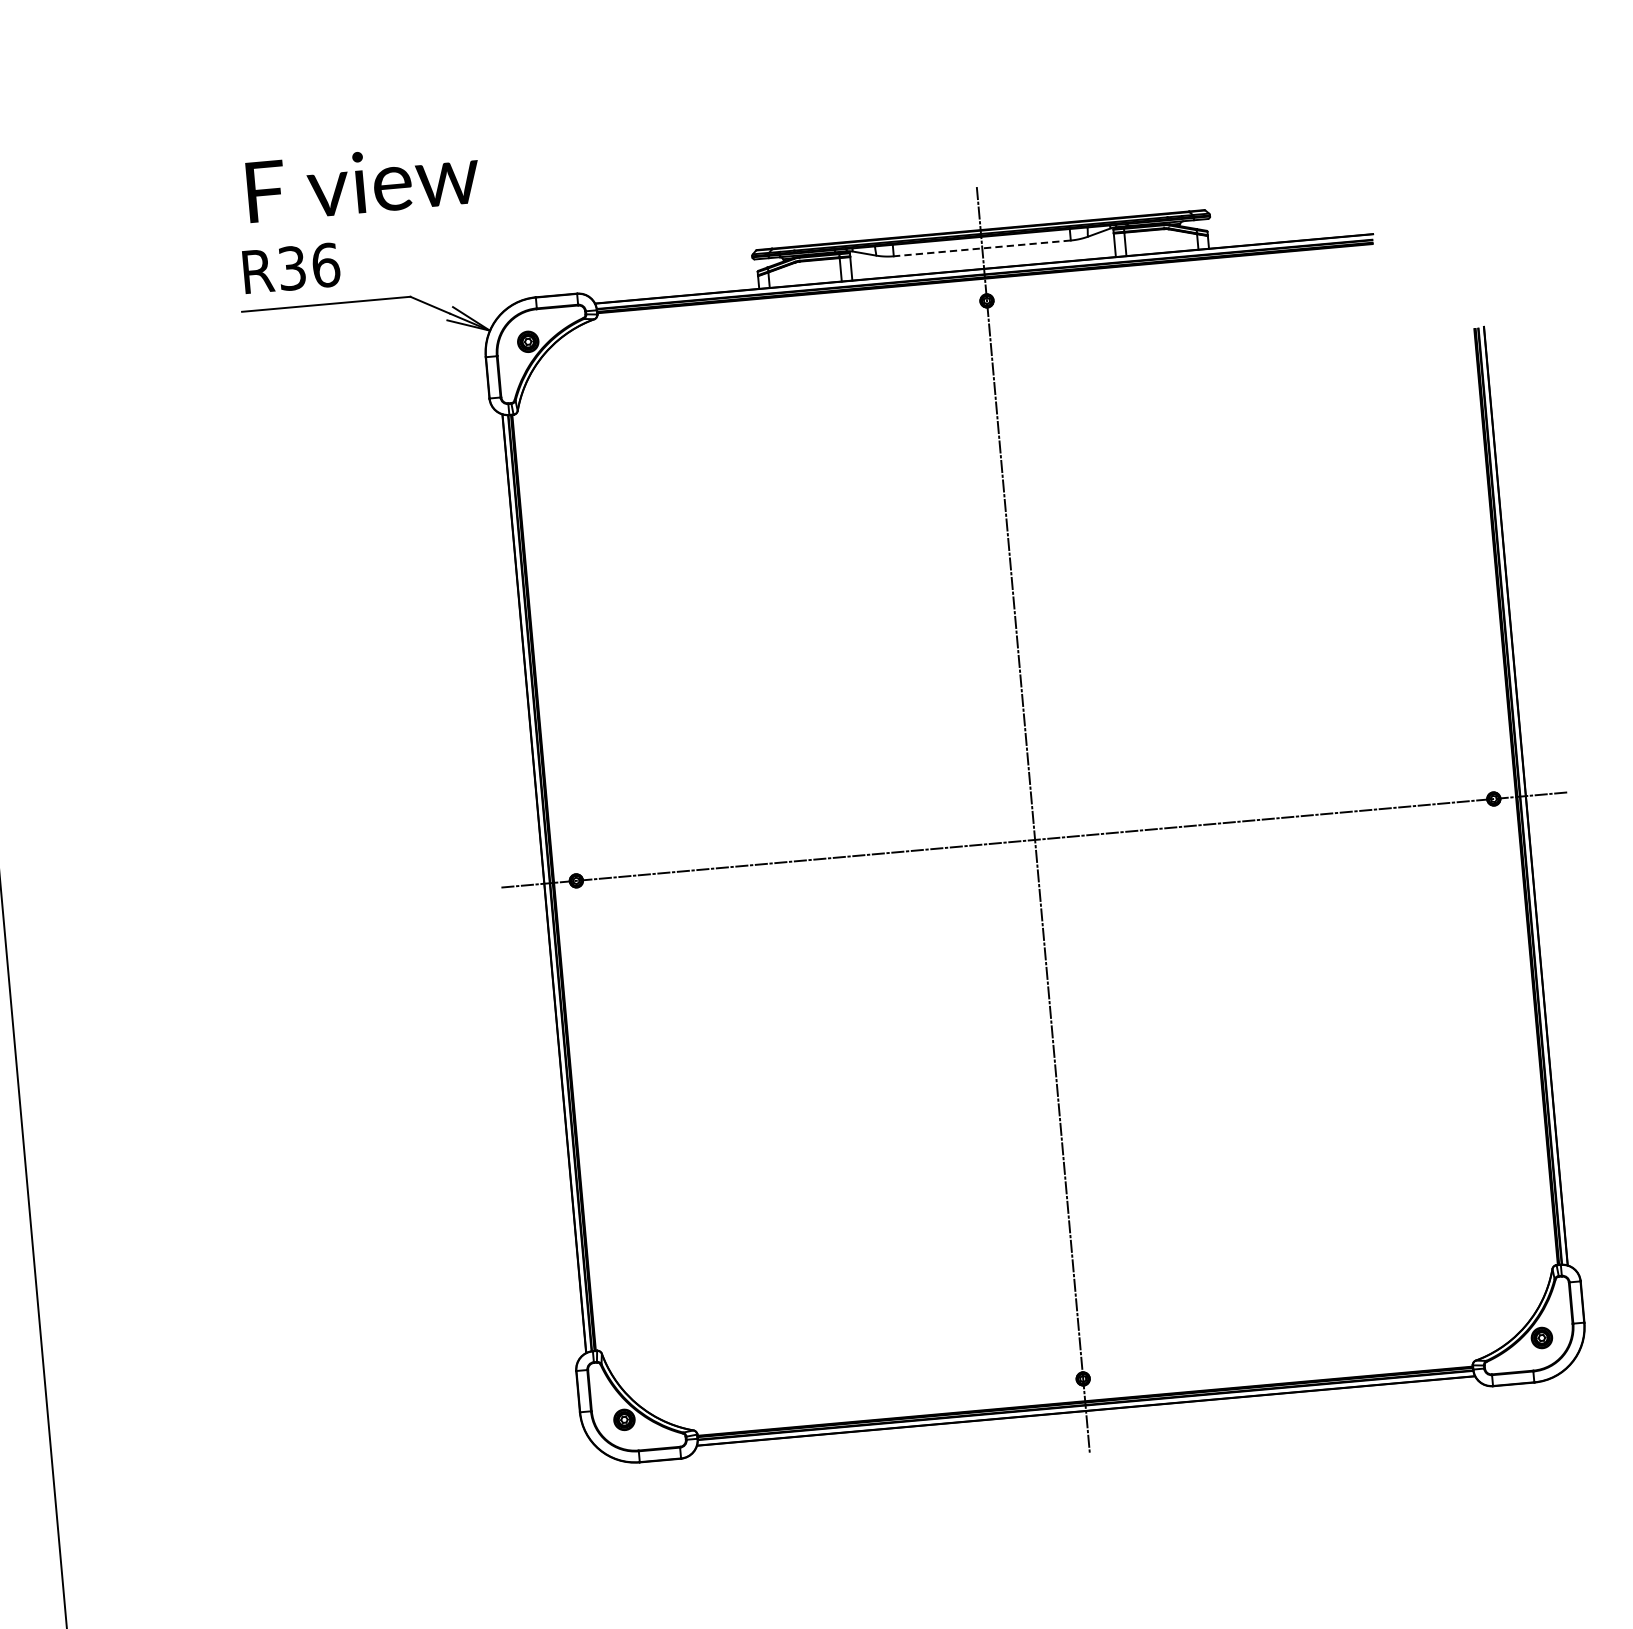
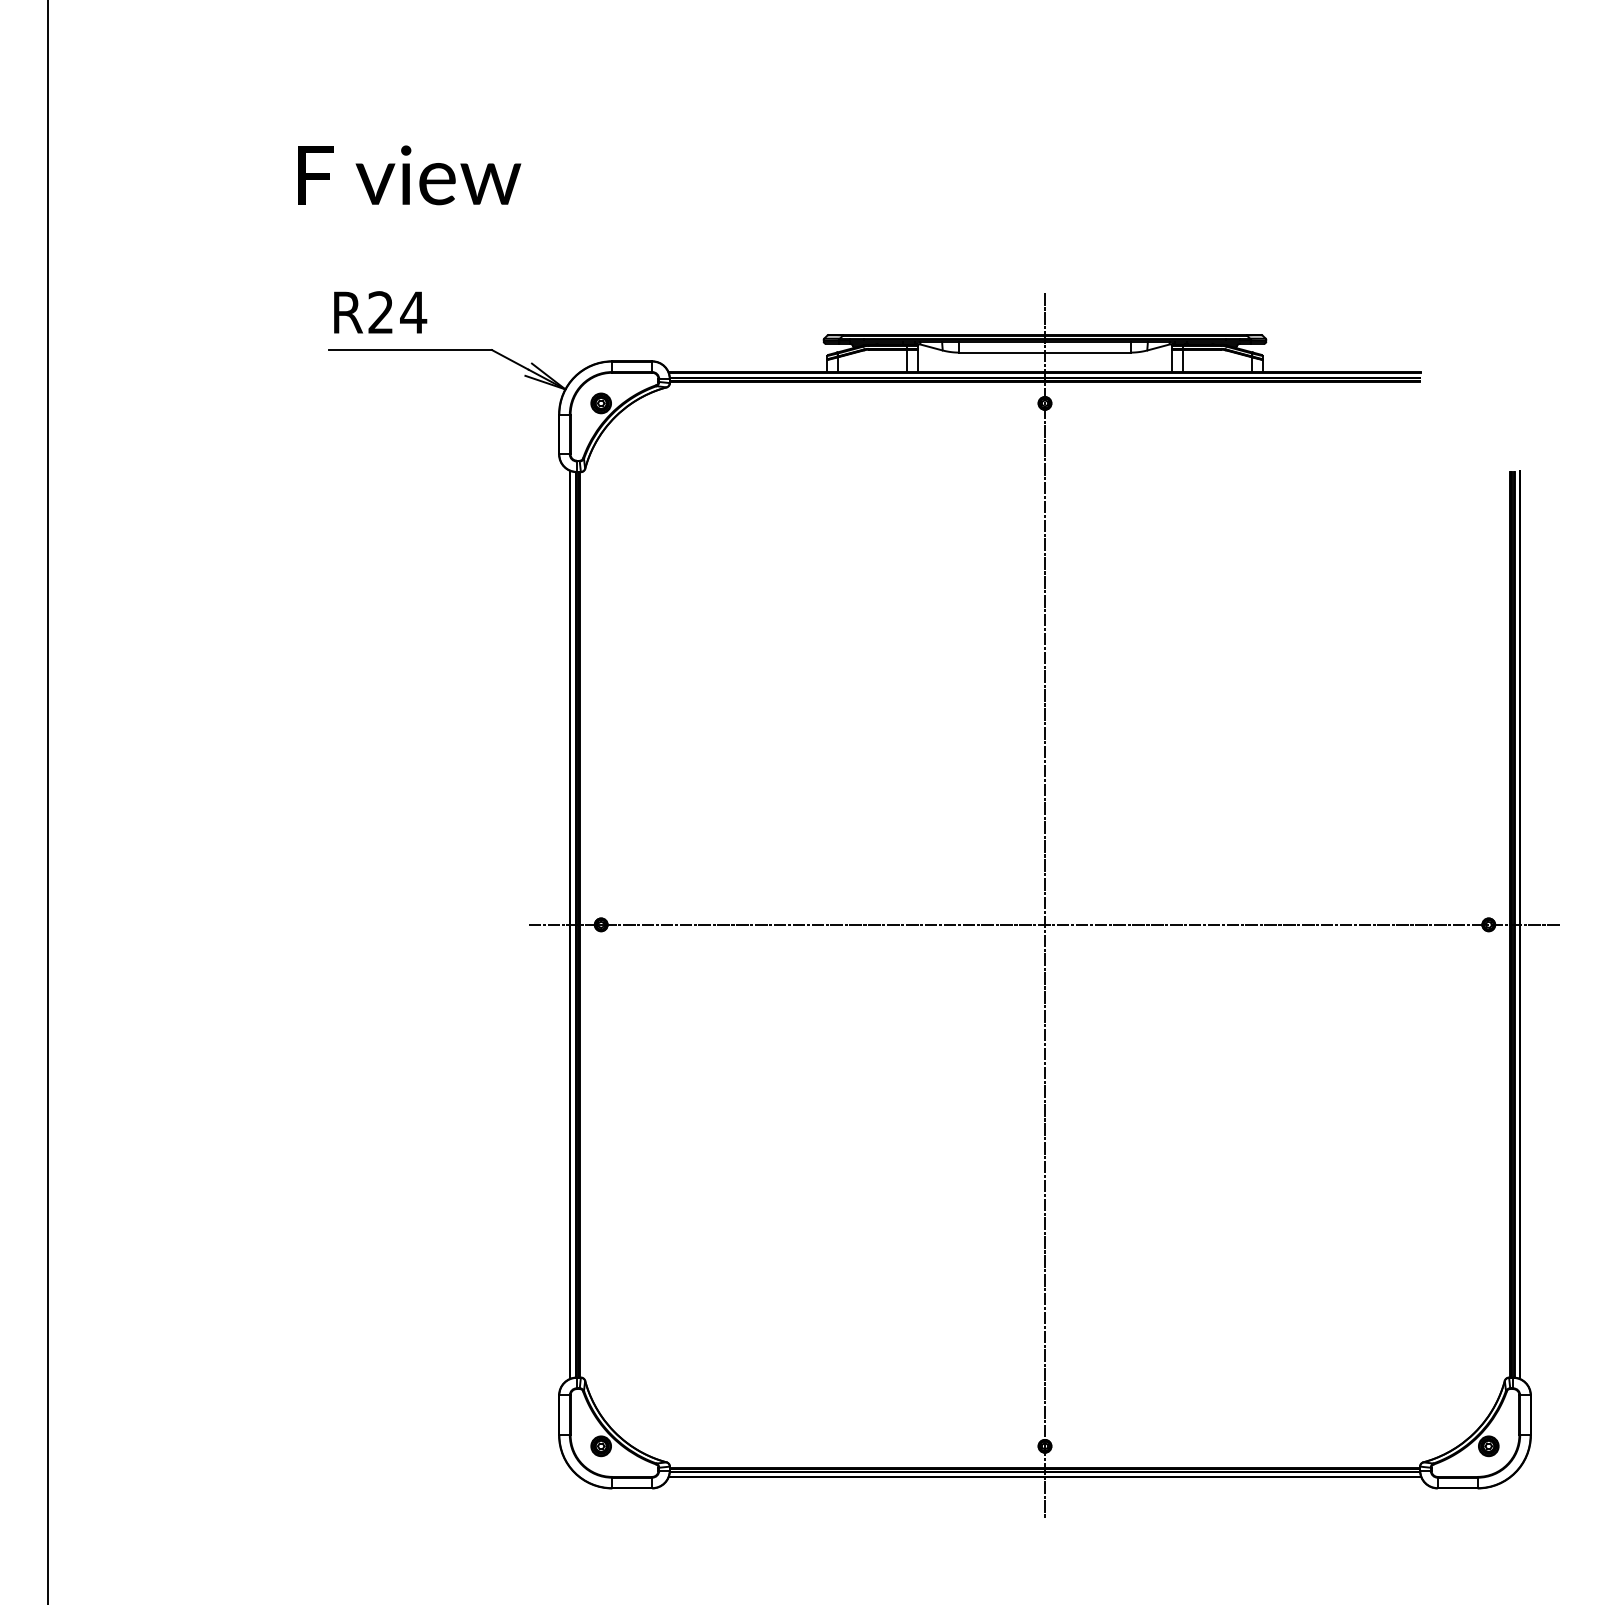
text: (363, 182) -> (409, 175), moved
line: (982, 248) -> (1045, 352), dashed -> solid
text: (309, 266) -> (397, 312), R36 -> R24

